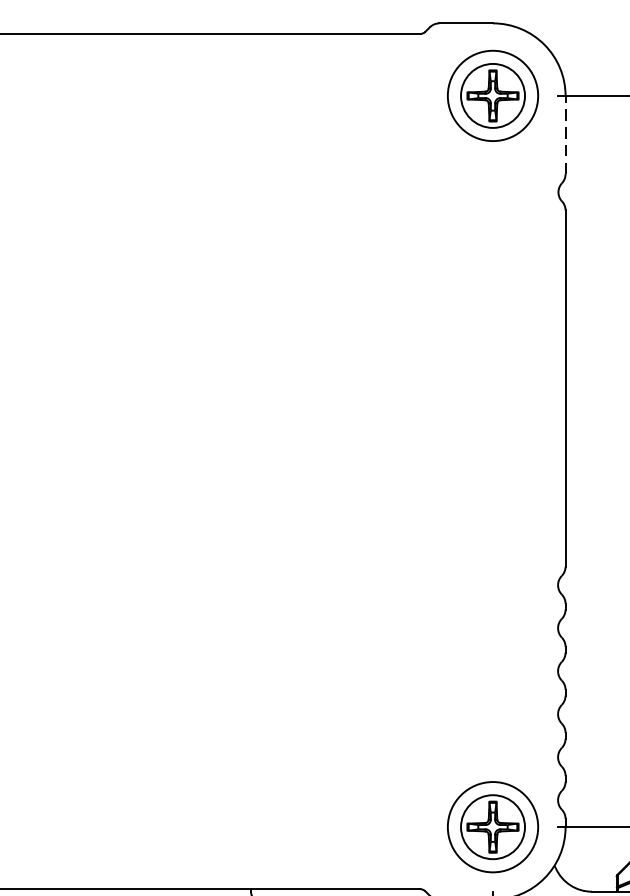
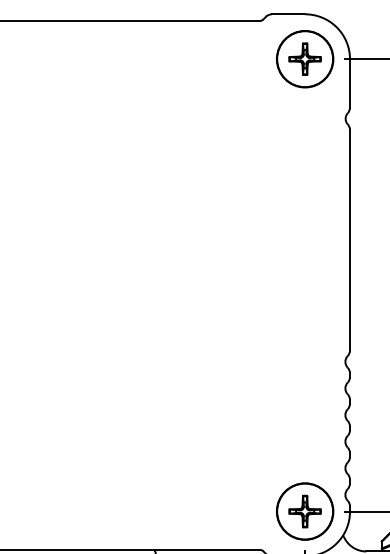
circle: (492, 94) -> (304, 58), size x1.43
line: (566, 133) -> (350, 82), dashed -> solid
circle: (492, 827) -> (304, 511), size x1.43

